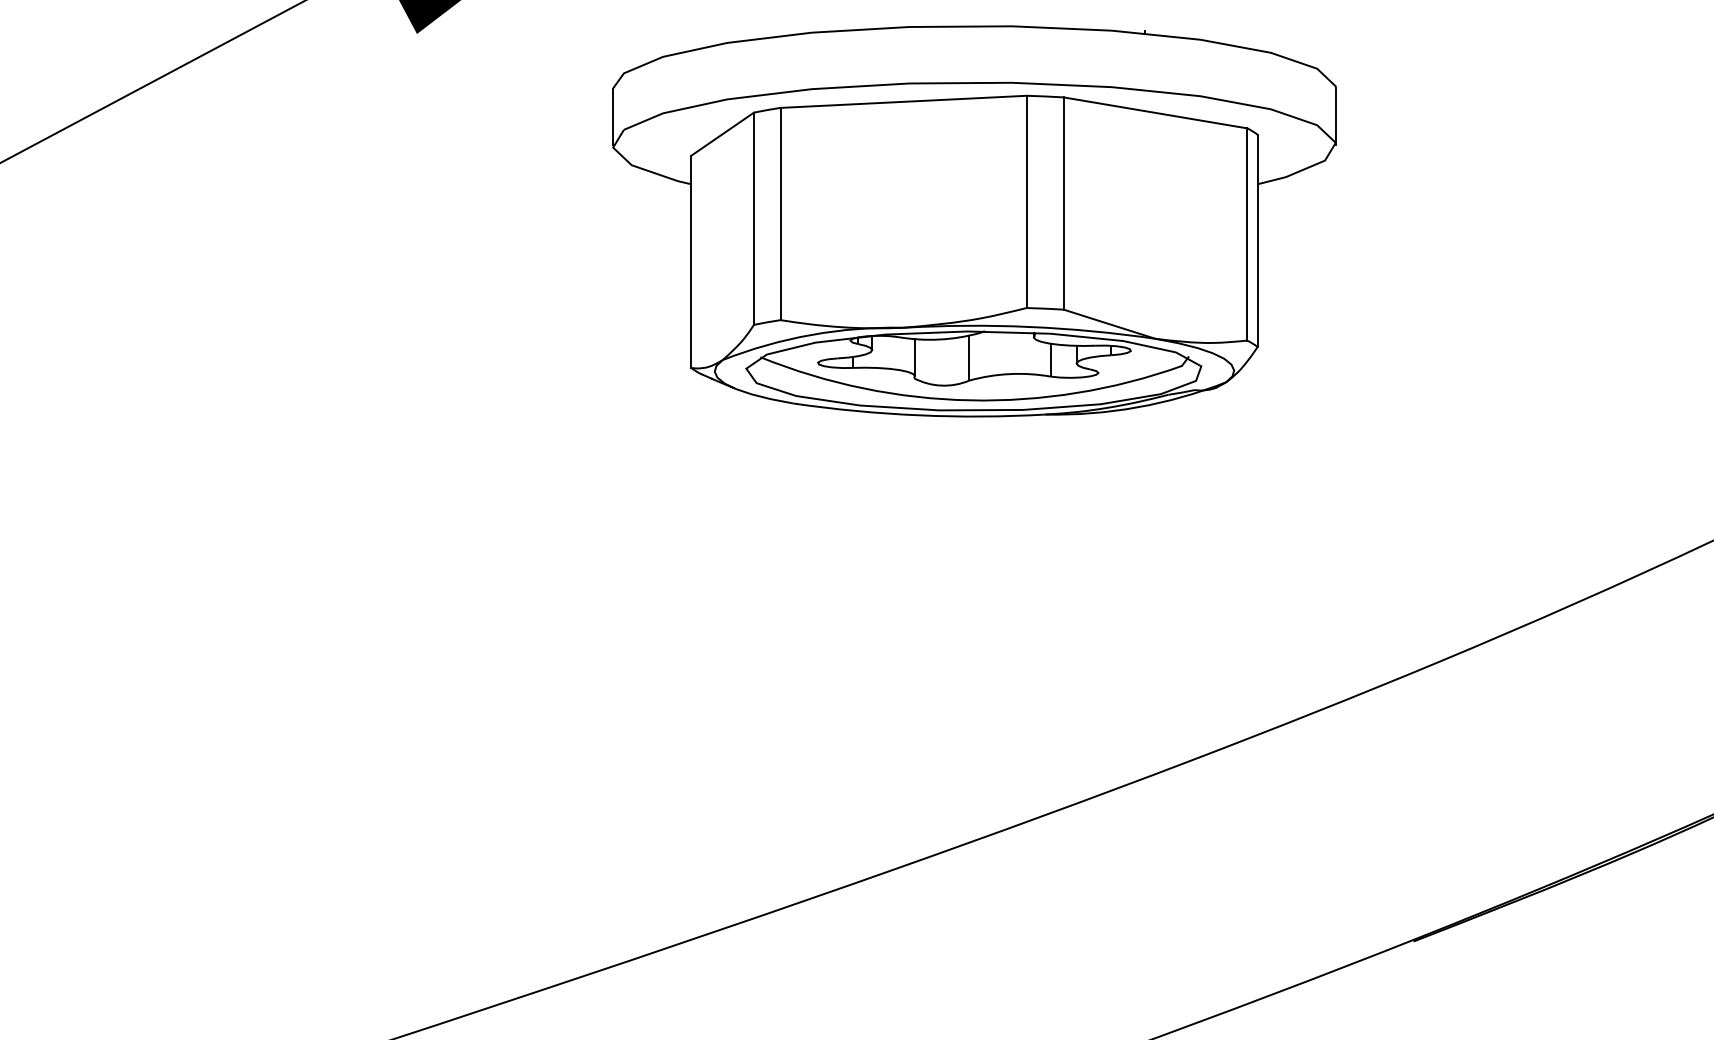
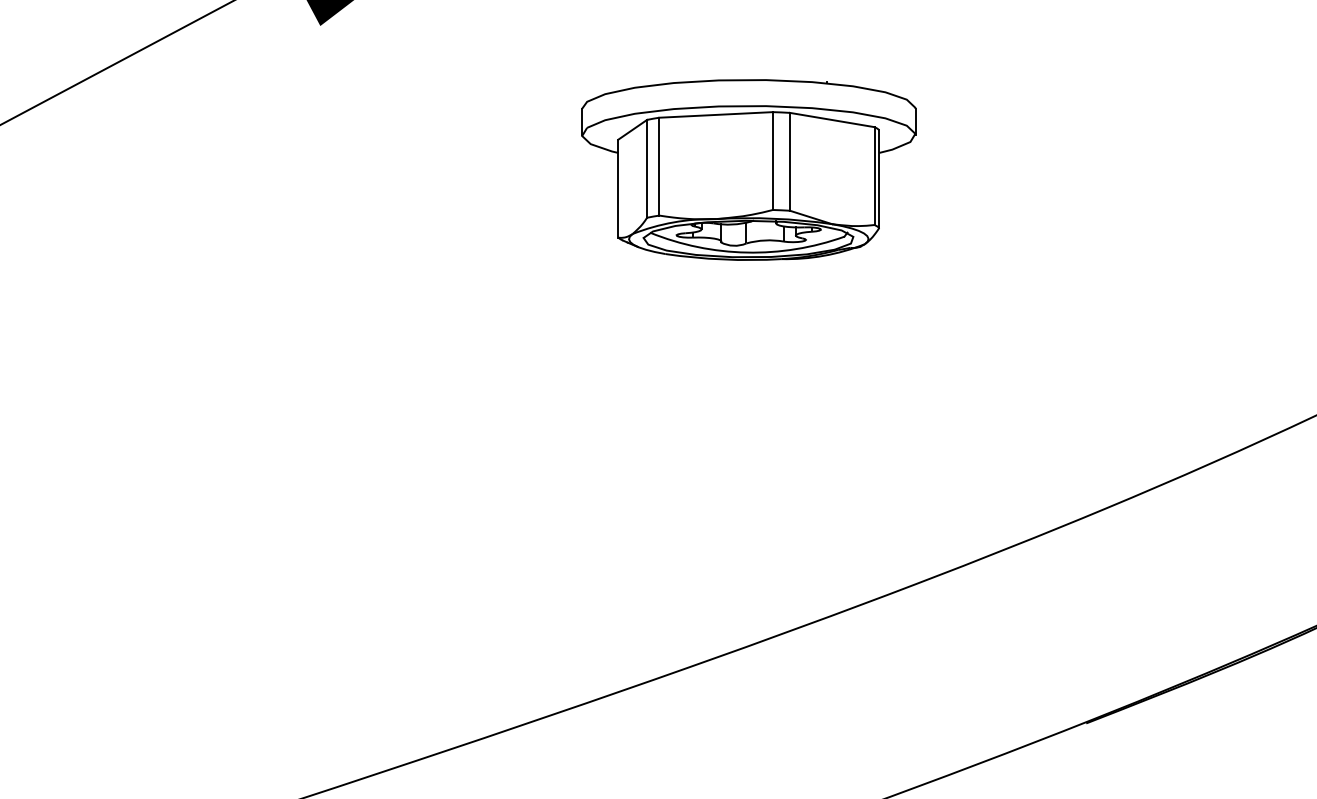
part: (974, 221) -> (748, 170), size x0.6

